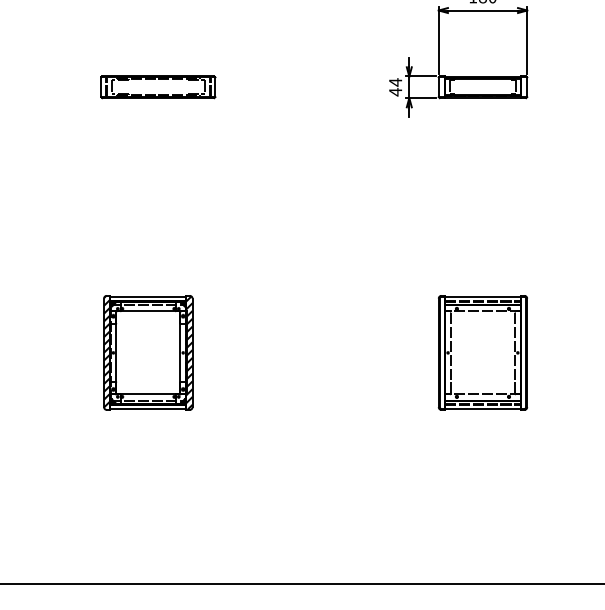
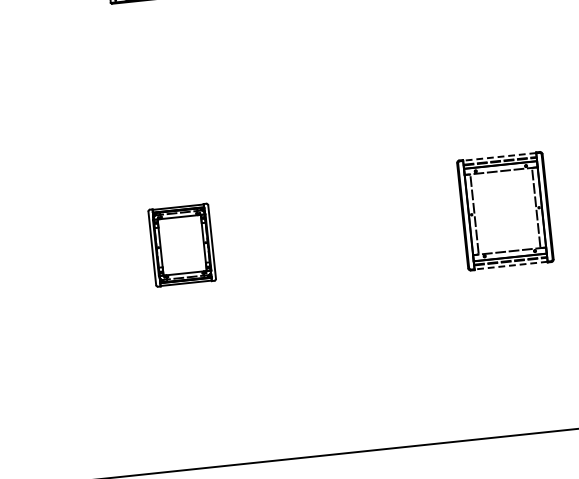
line: (482, 296) -> (499, 156), solid -> dashed
part: (148, 352) -> (182, 244), size x0.7
line: (482, 409) -> (510, 265), solid -> dashed

